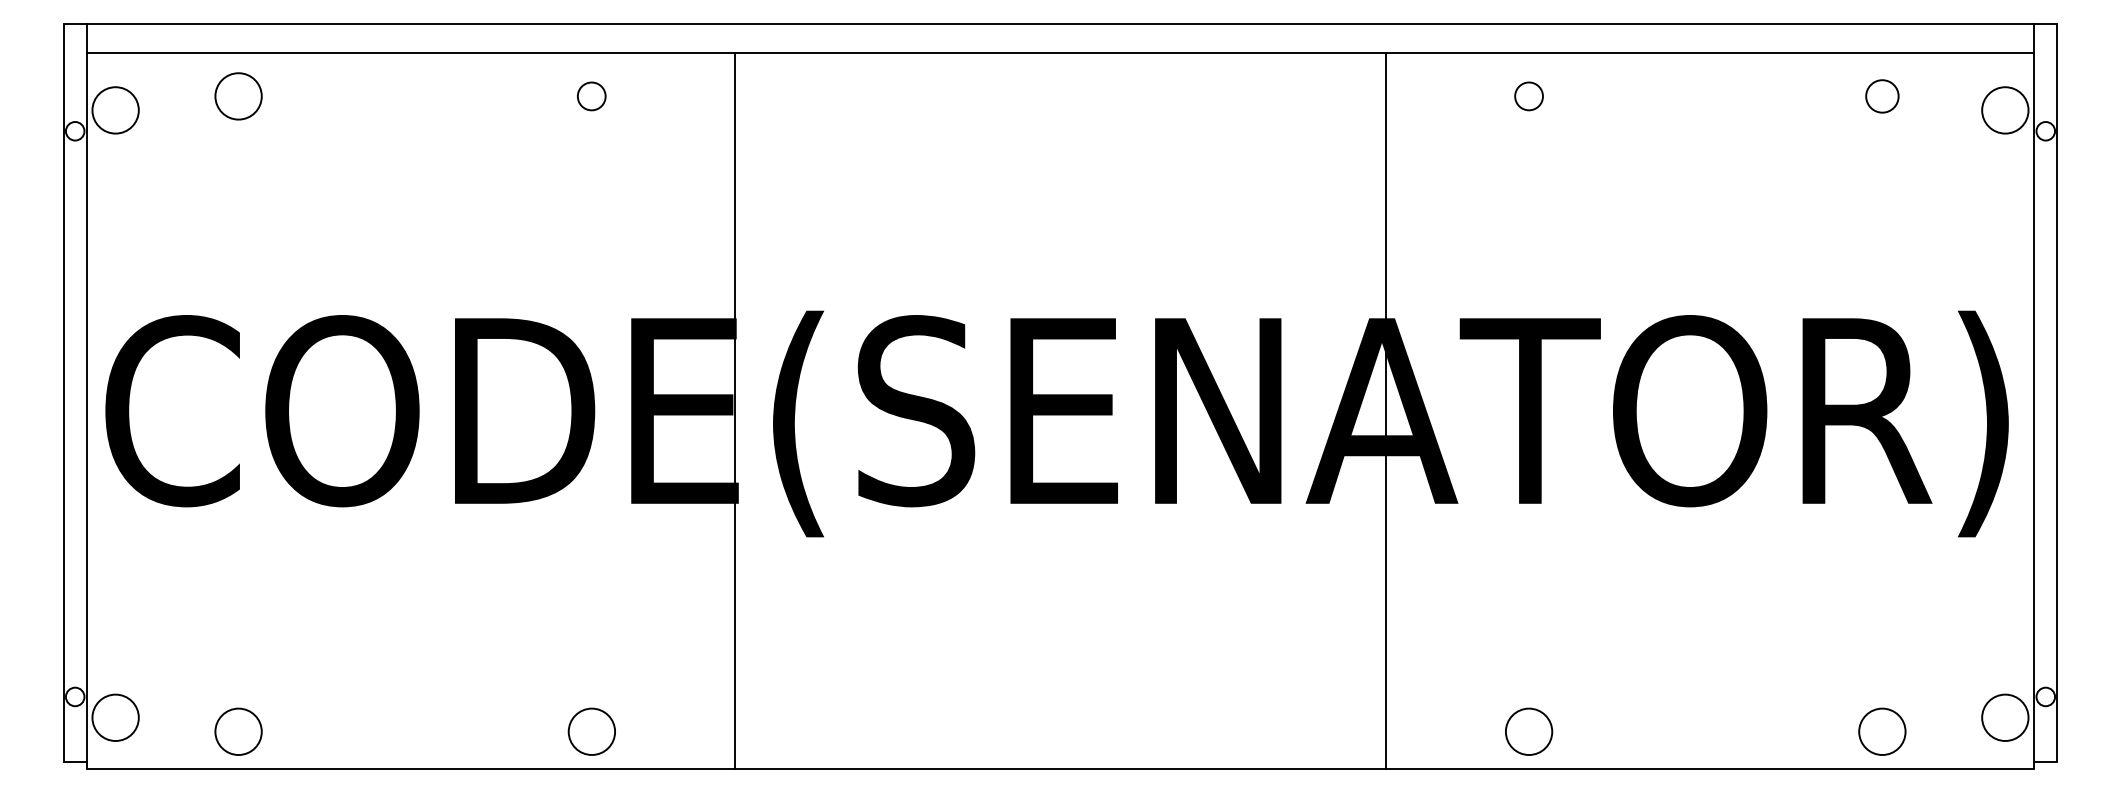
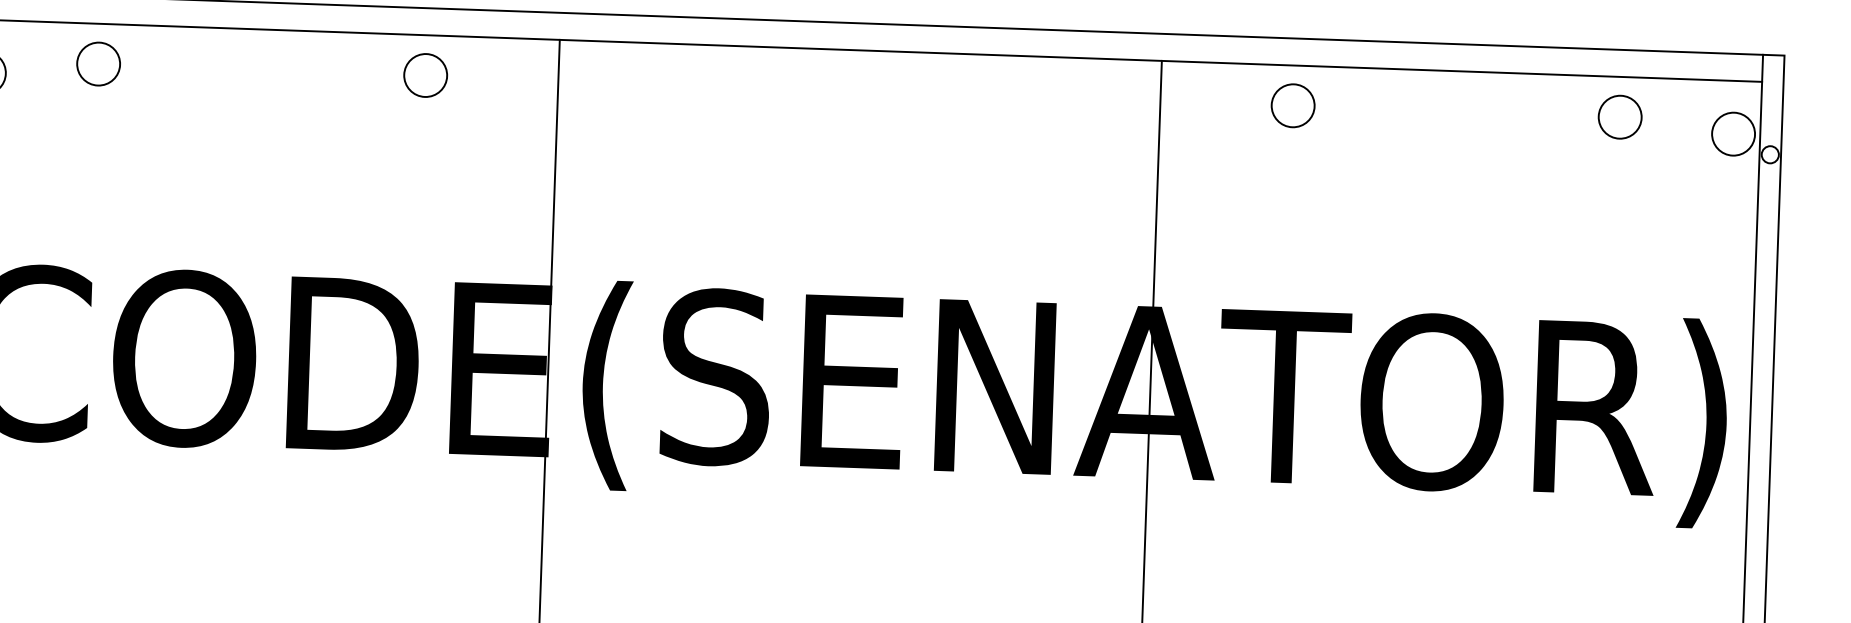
circle: (591, 96) -> (425, 75), size x1.67
circle: (1528, 96) -> (1292, 105), size x1.67
circle: (1882, 96) -> (1620, 117), size x1.43

